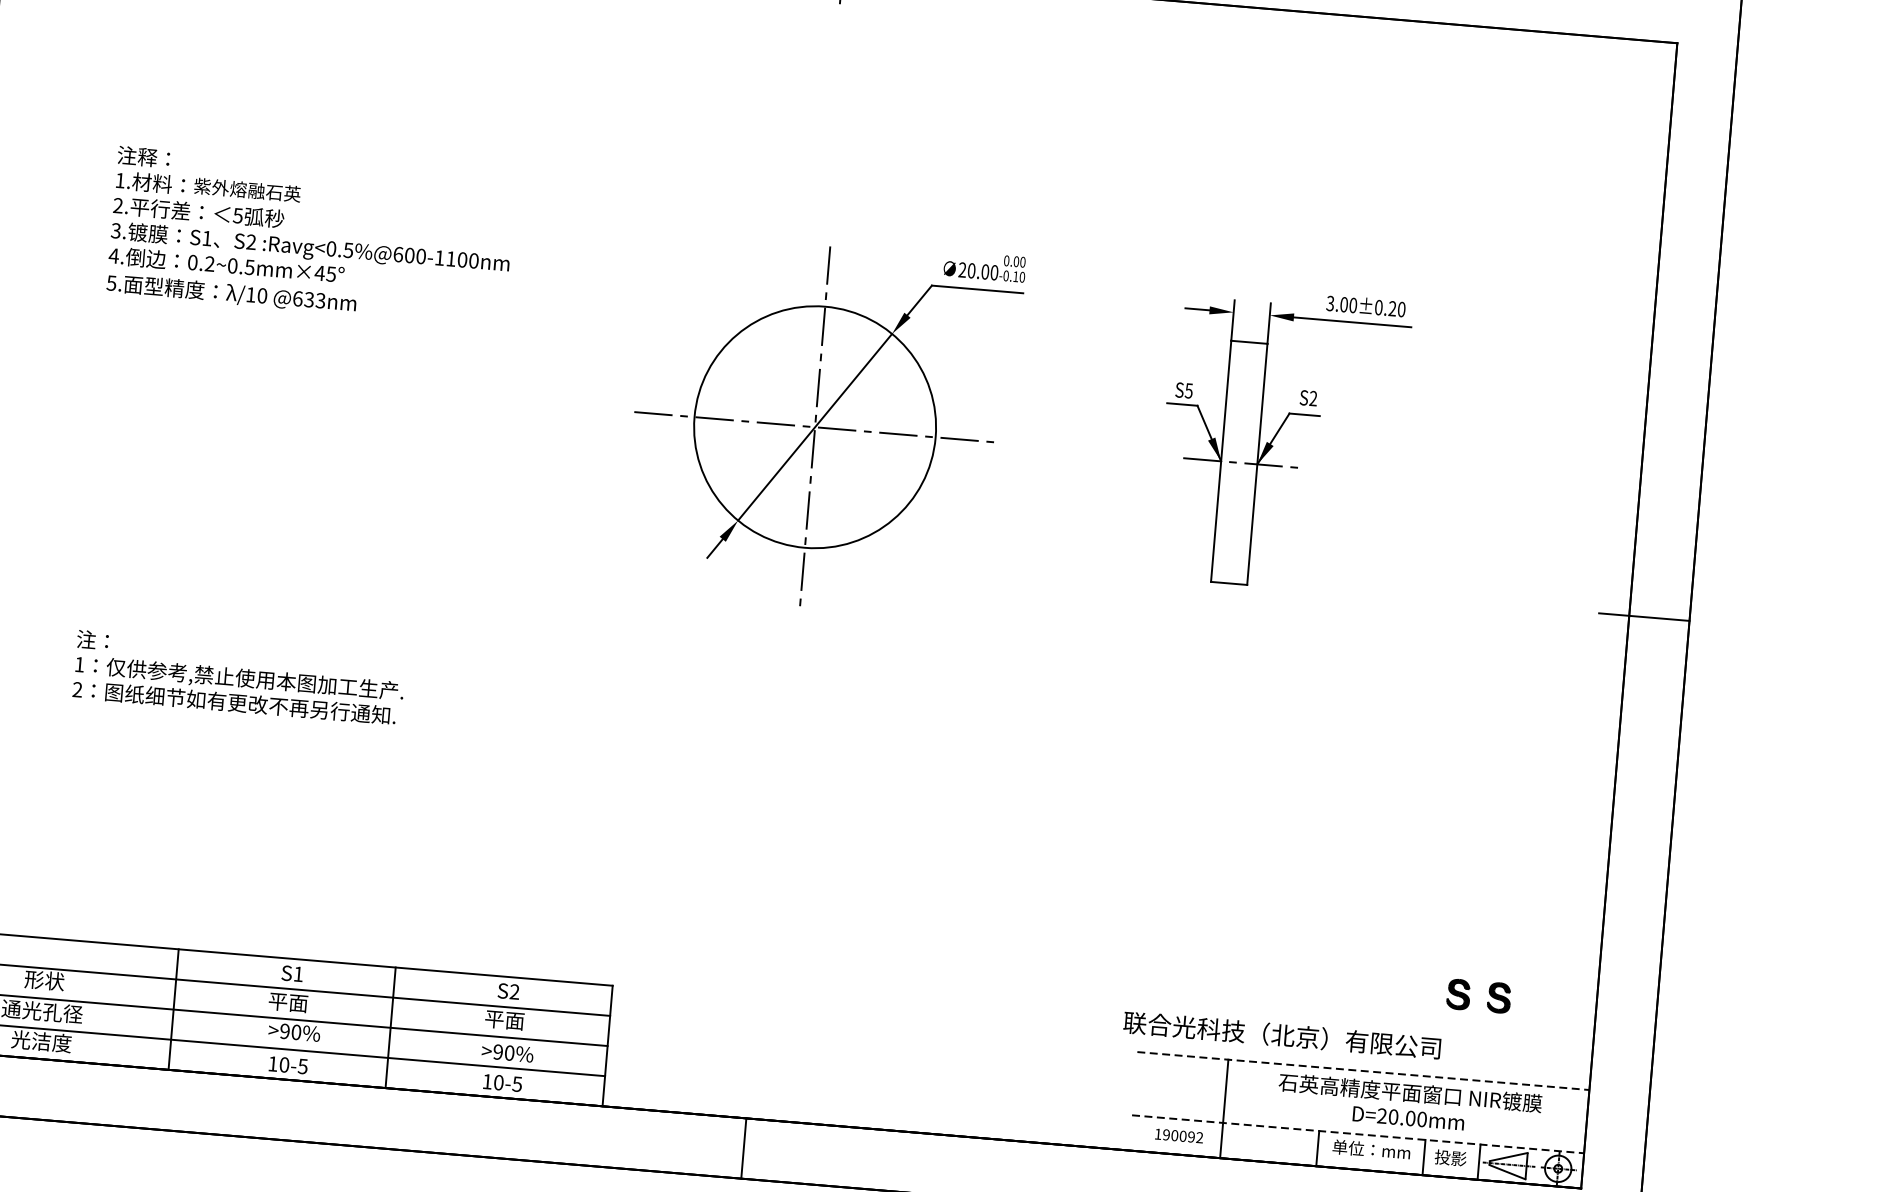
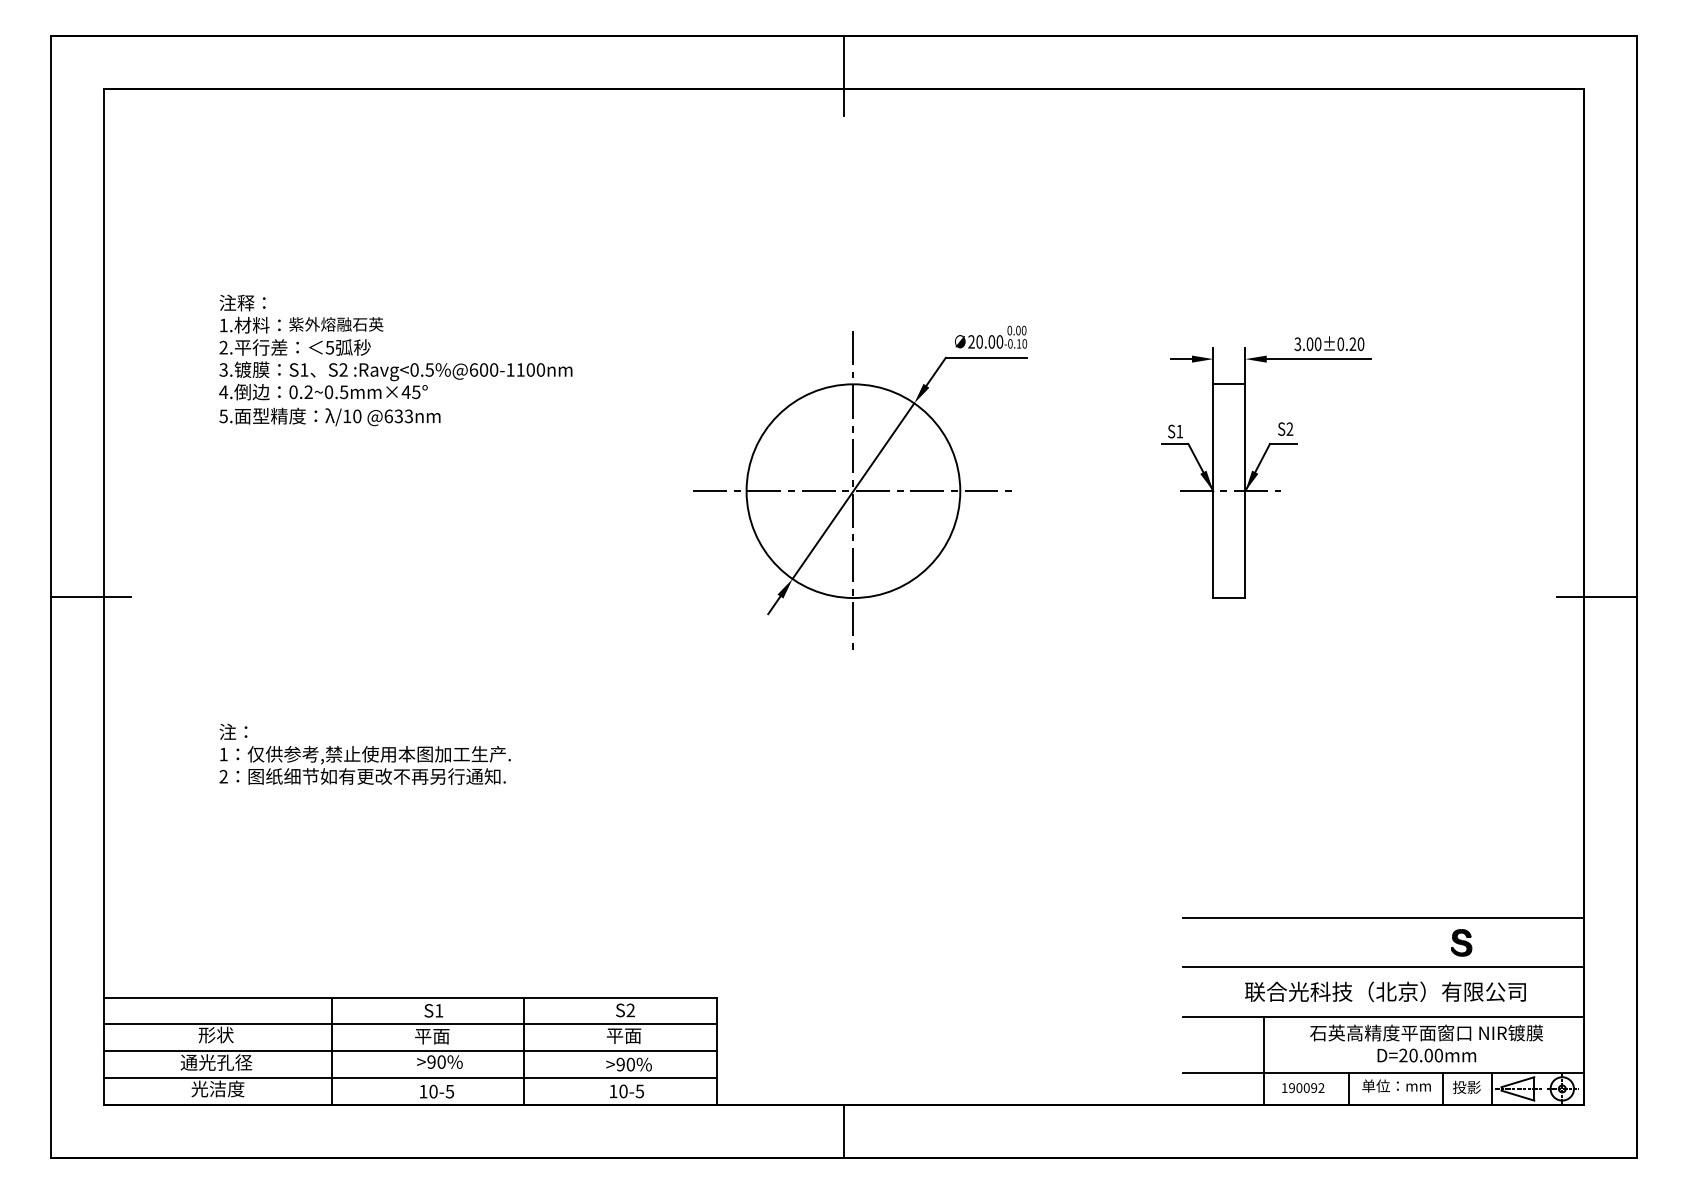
text: (1188, 390) -> (1179, 431), S5 -> S1
line: (1372, 958) -> (1383, 917), added
part: (1499, 997) -> (1497, 942), removed
line: (1368, 1014) -> (1383, 967), added
text: (1282, 1034) -> (1385, 991), moved
line: (1364, 1071) -> (1384, 1017), dashed -> solid
line: (1359, 1134) -> (1384, 1073), dashed -> solid
text: (1179, 1135) -> (1303, 1087), moved

